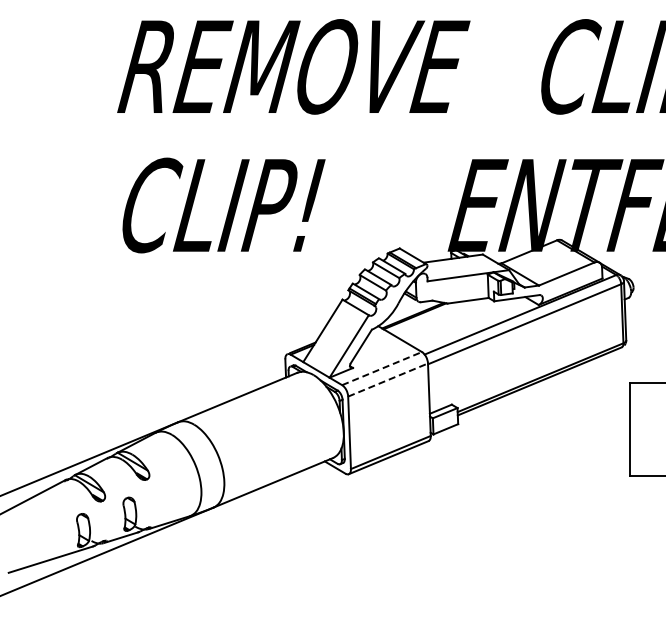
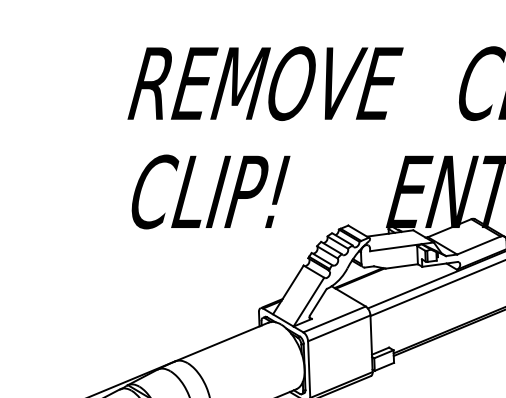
line: (382, 368) -> (334, 319), dashed -> solid
line: (388, 379) -> (339, 327), dashed -> solid

